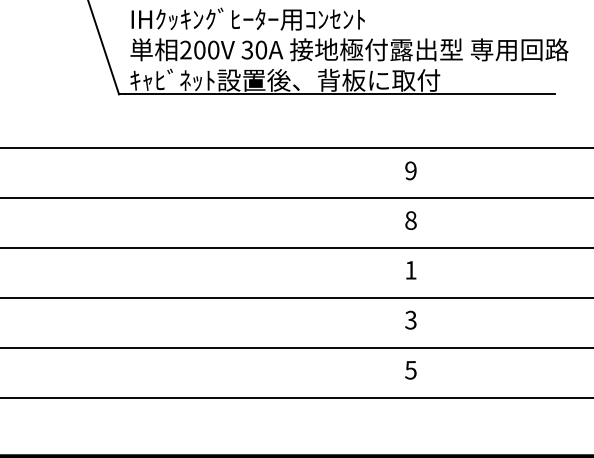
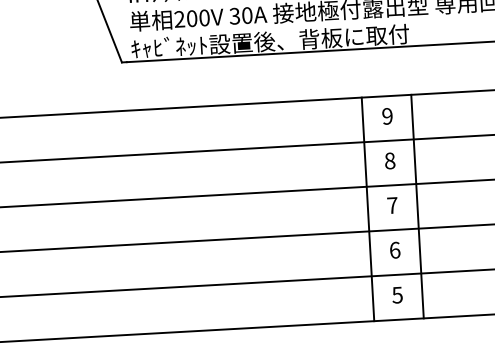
text: (410, 270) -> (392, 205), 1 -> 7
line: (383, 272) -> (368, 208), added
line: (438, 272) -> (417, 206), added
text: (410, 319) -> (394, 249), 3 -> 6

